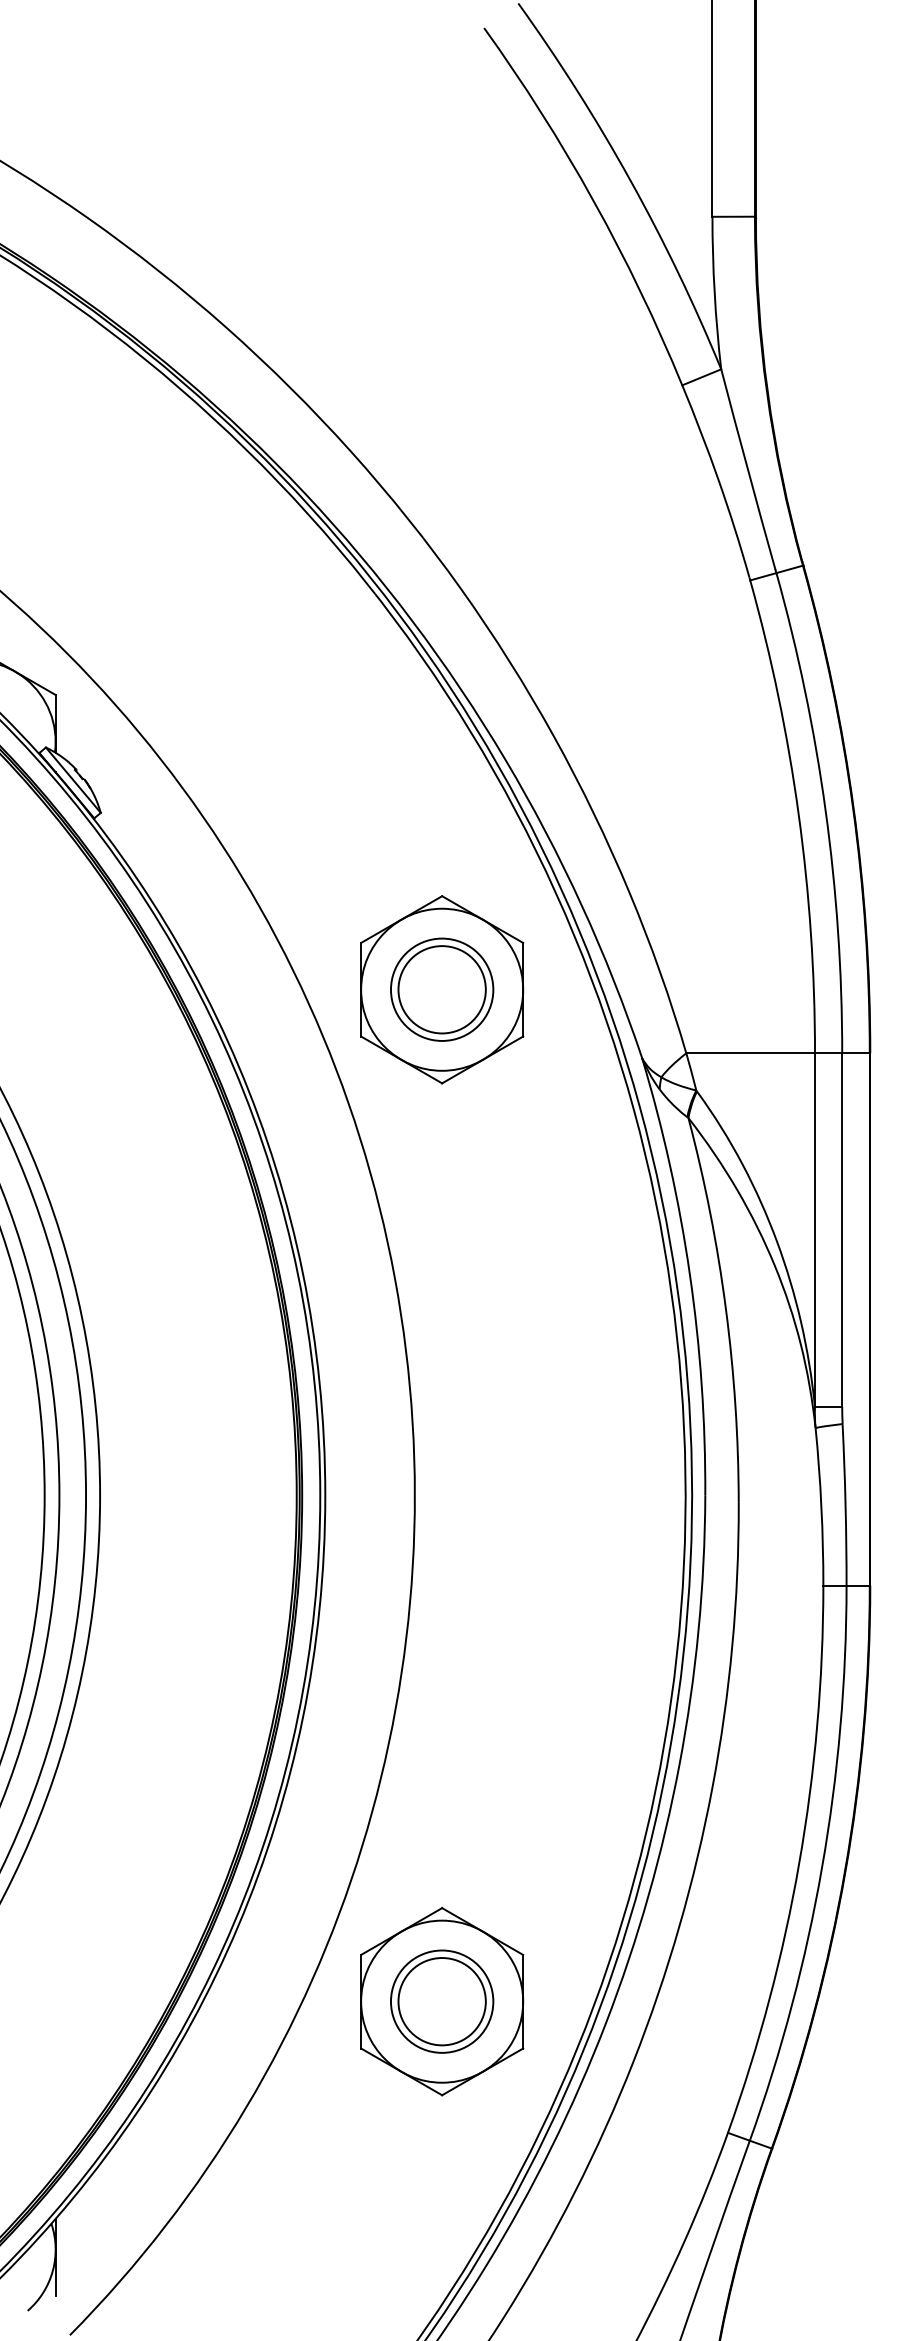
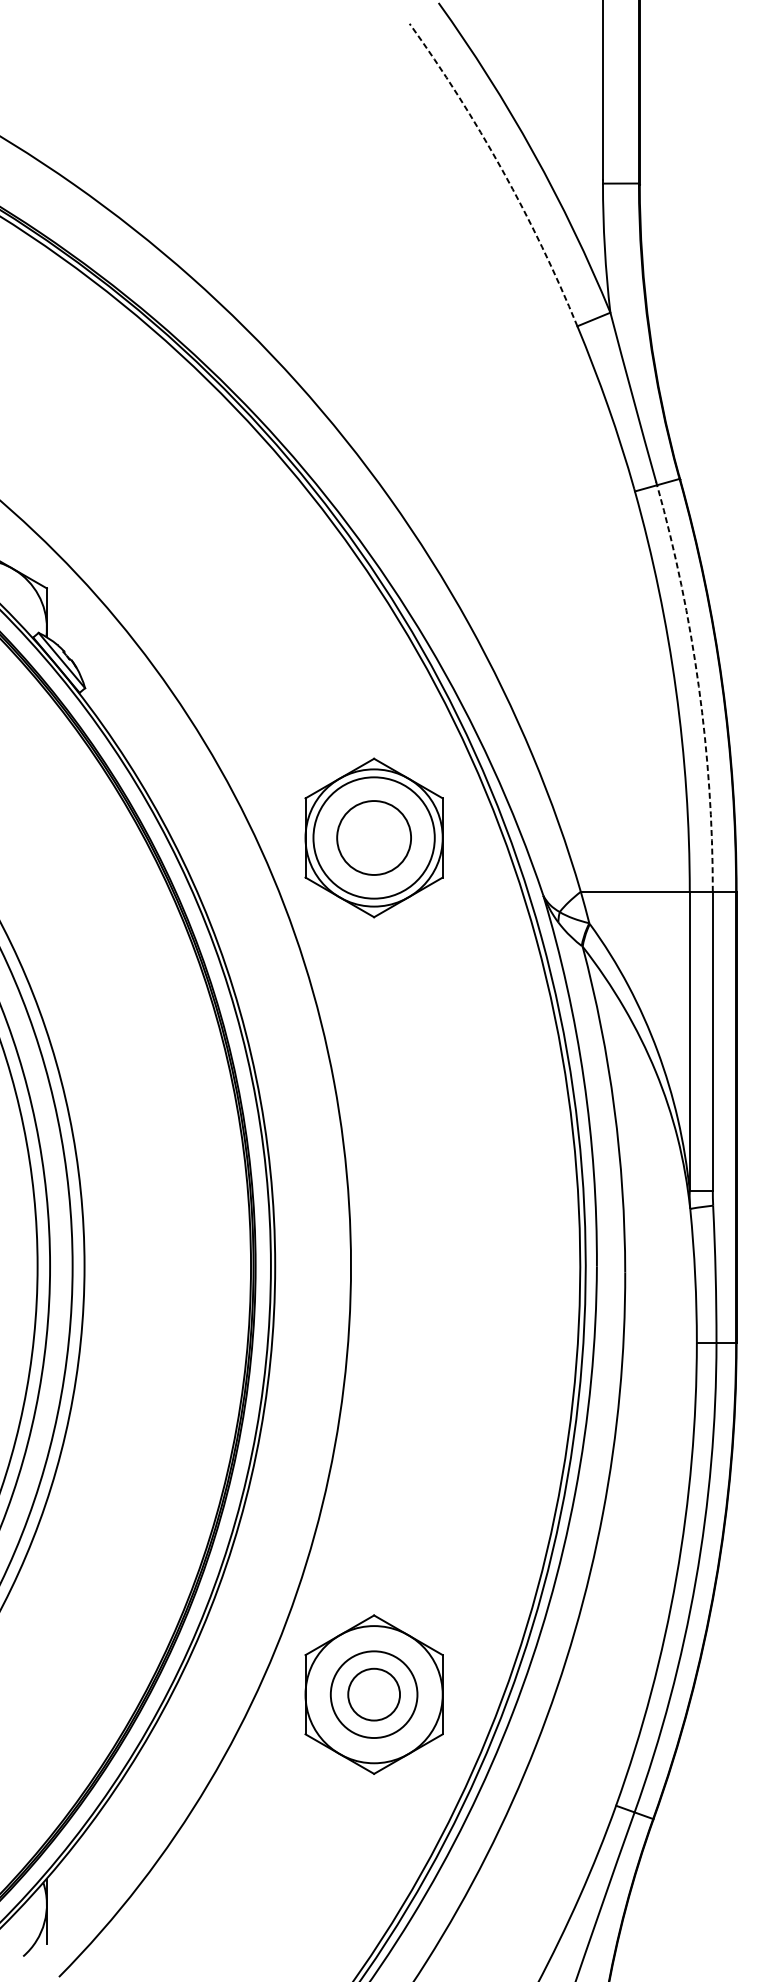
arc: (593, 200) -> (502, 169), solid -> dashed
arc: (825, 811) -> (698, 687), solid -> dashed
circle: (441, 989) -> (373, 837), size x1.4
circle: (441, 2001) -> (373, 1694), size x0.7

